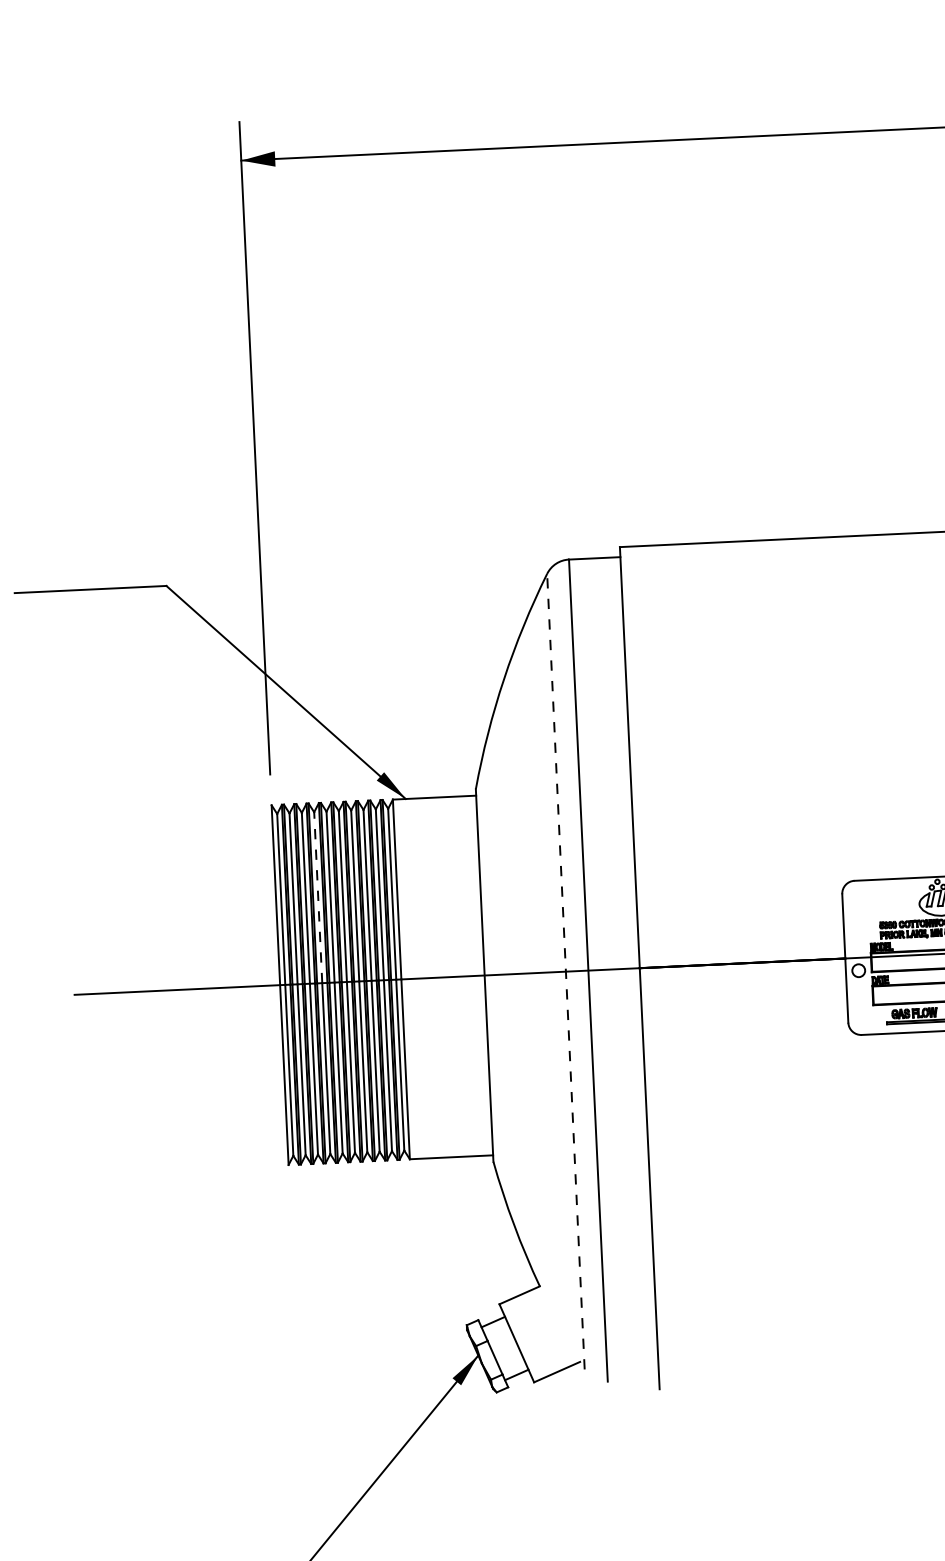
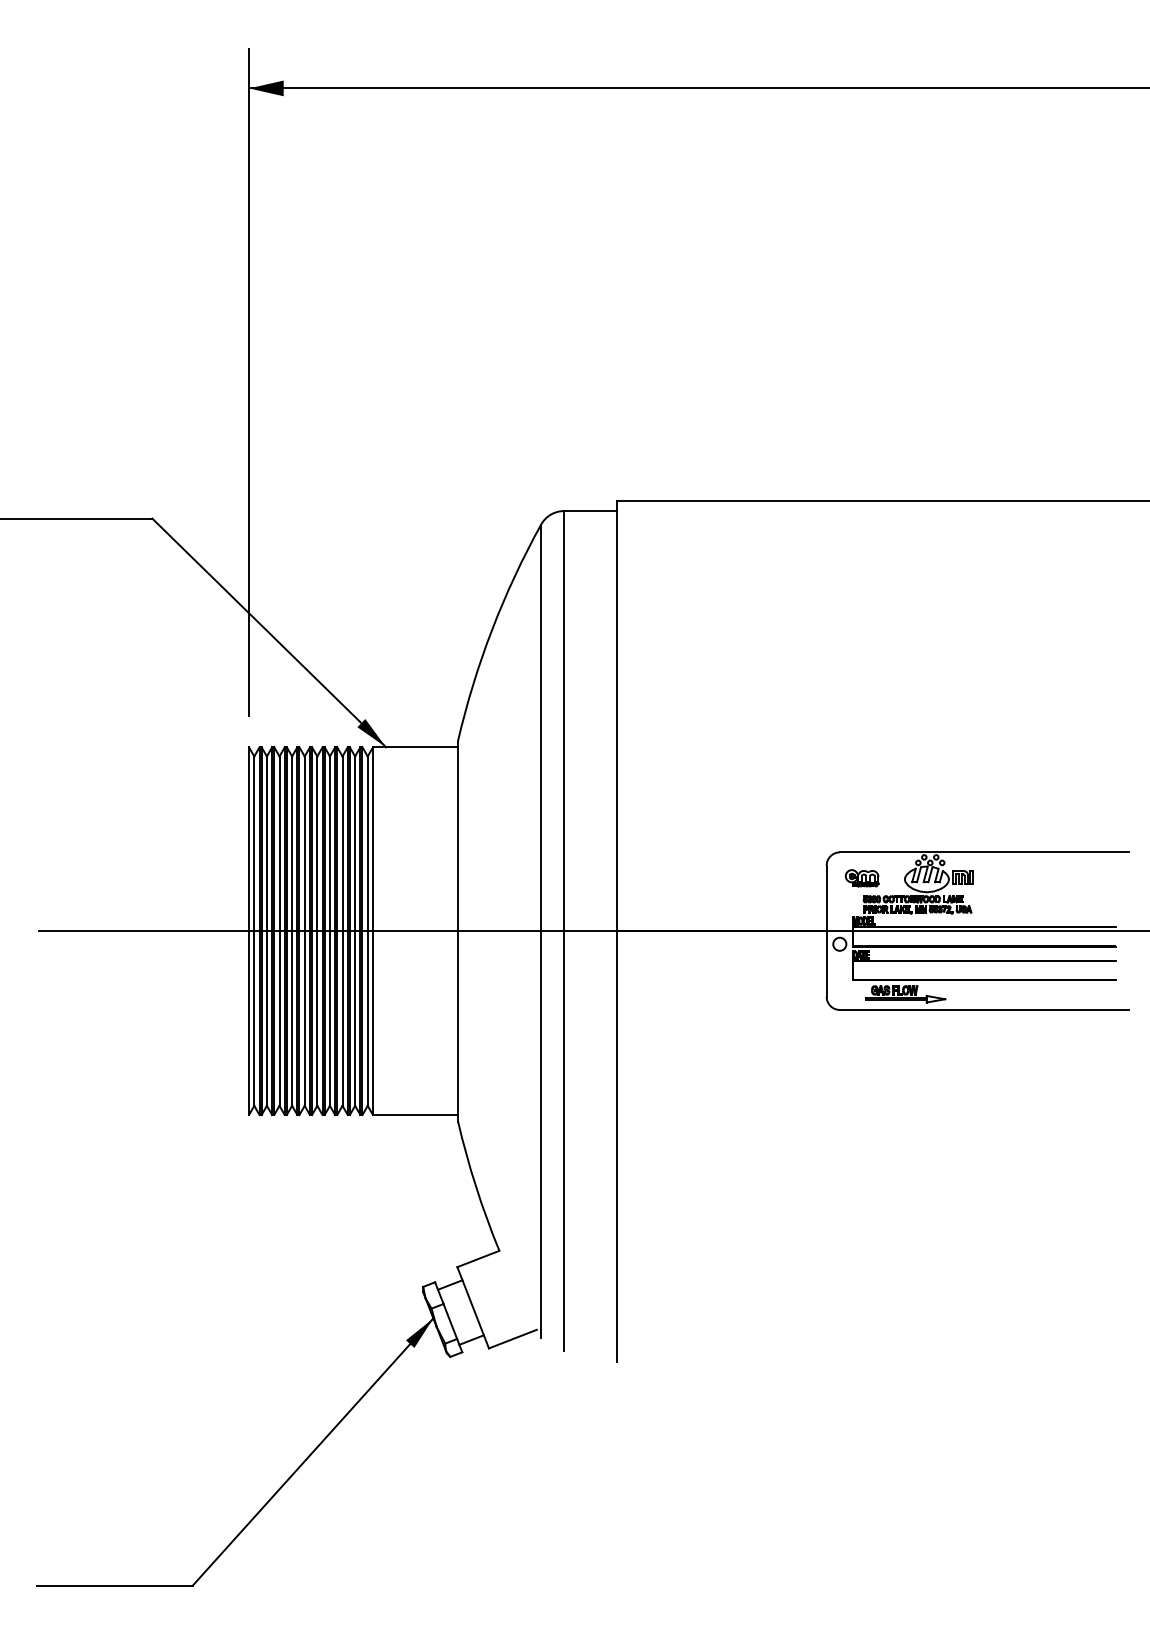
line: (318, 897) -> (292, 843), dashed -> solid
part: (876, 905) -> (861, 878), added
line: (566, 971) -> (541, 931), dashed -> solid

